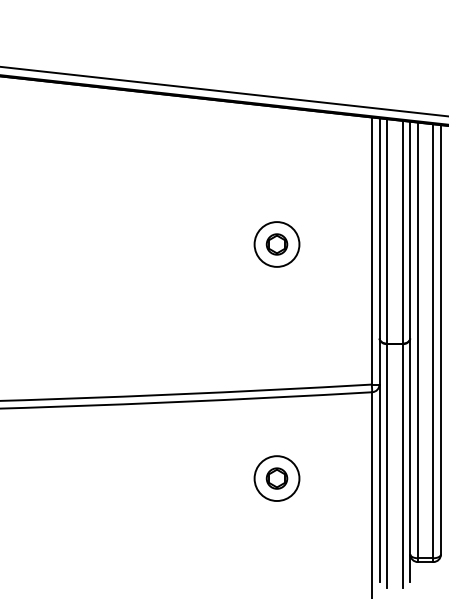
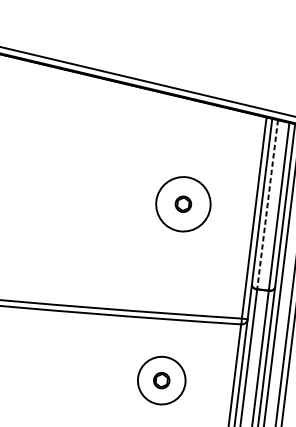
line: (387, 231) -> (267, 204), solid -> dashed
circle: (276, 244) -> (183, 204), size x1.6
circle: (276, 478) -> (161, 380), size x1.4

